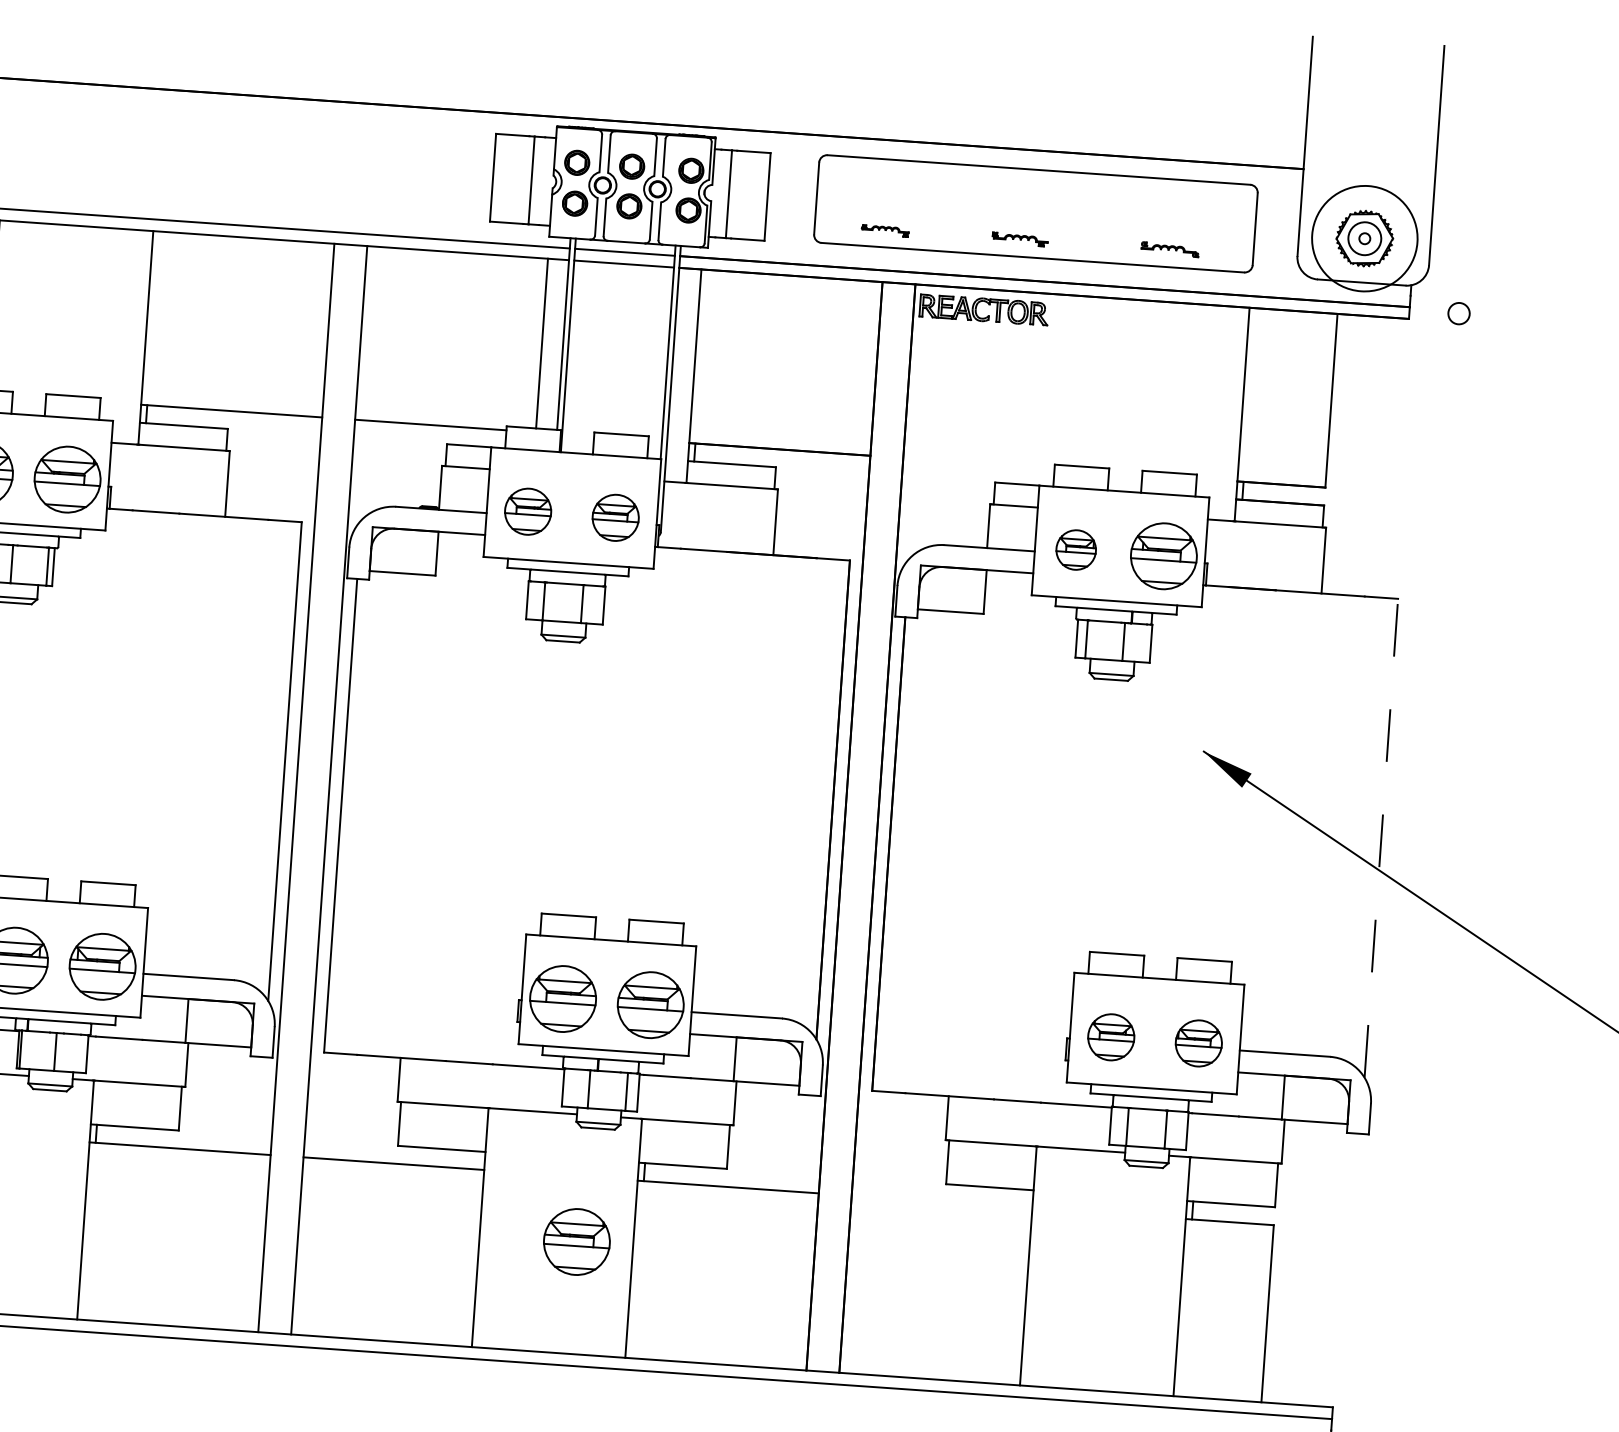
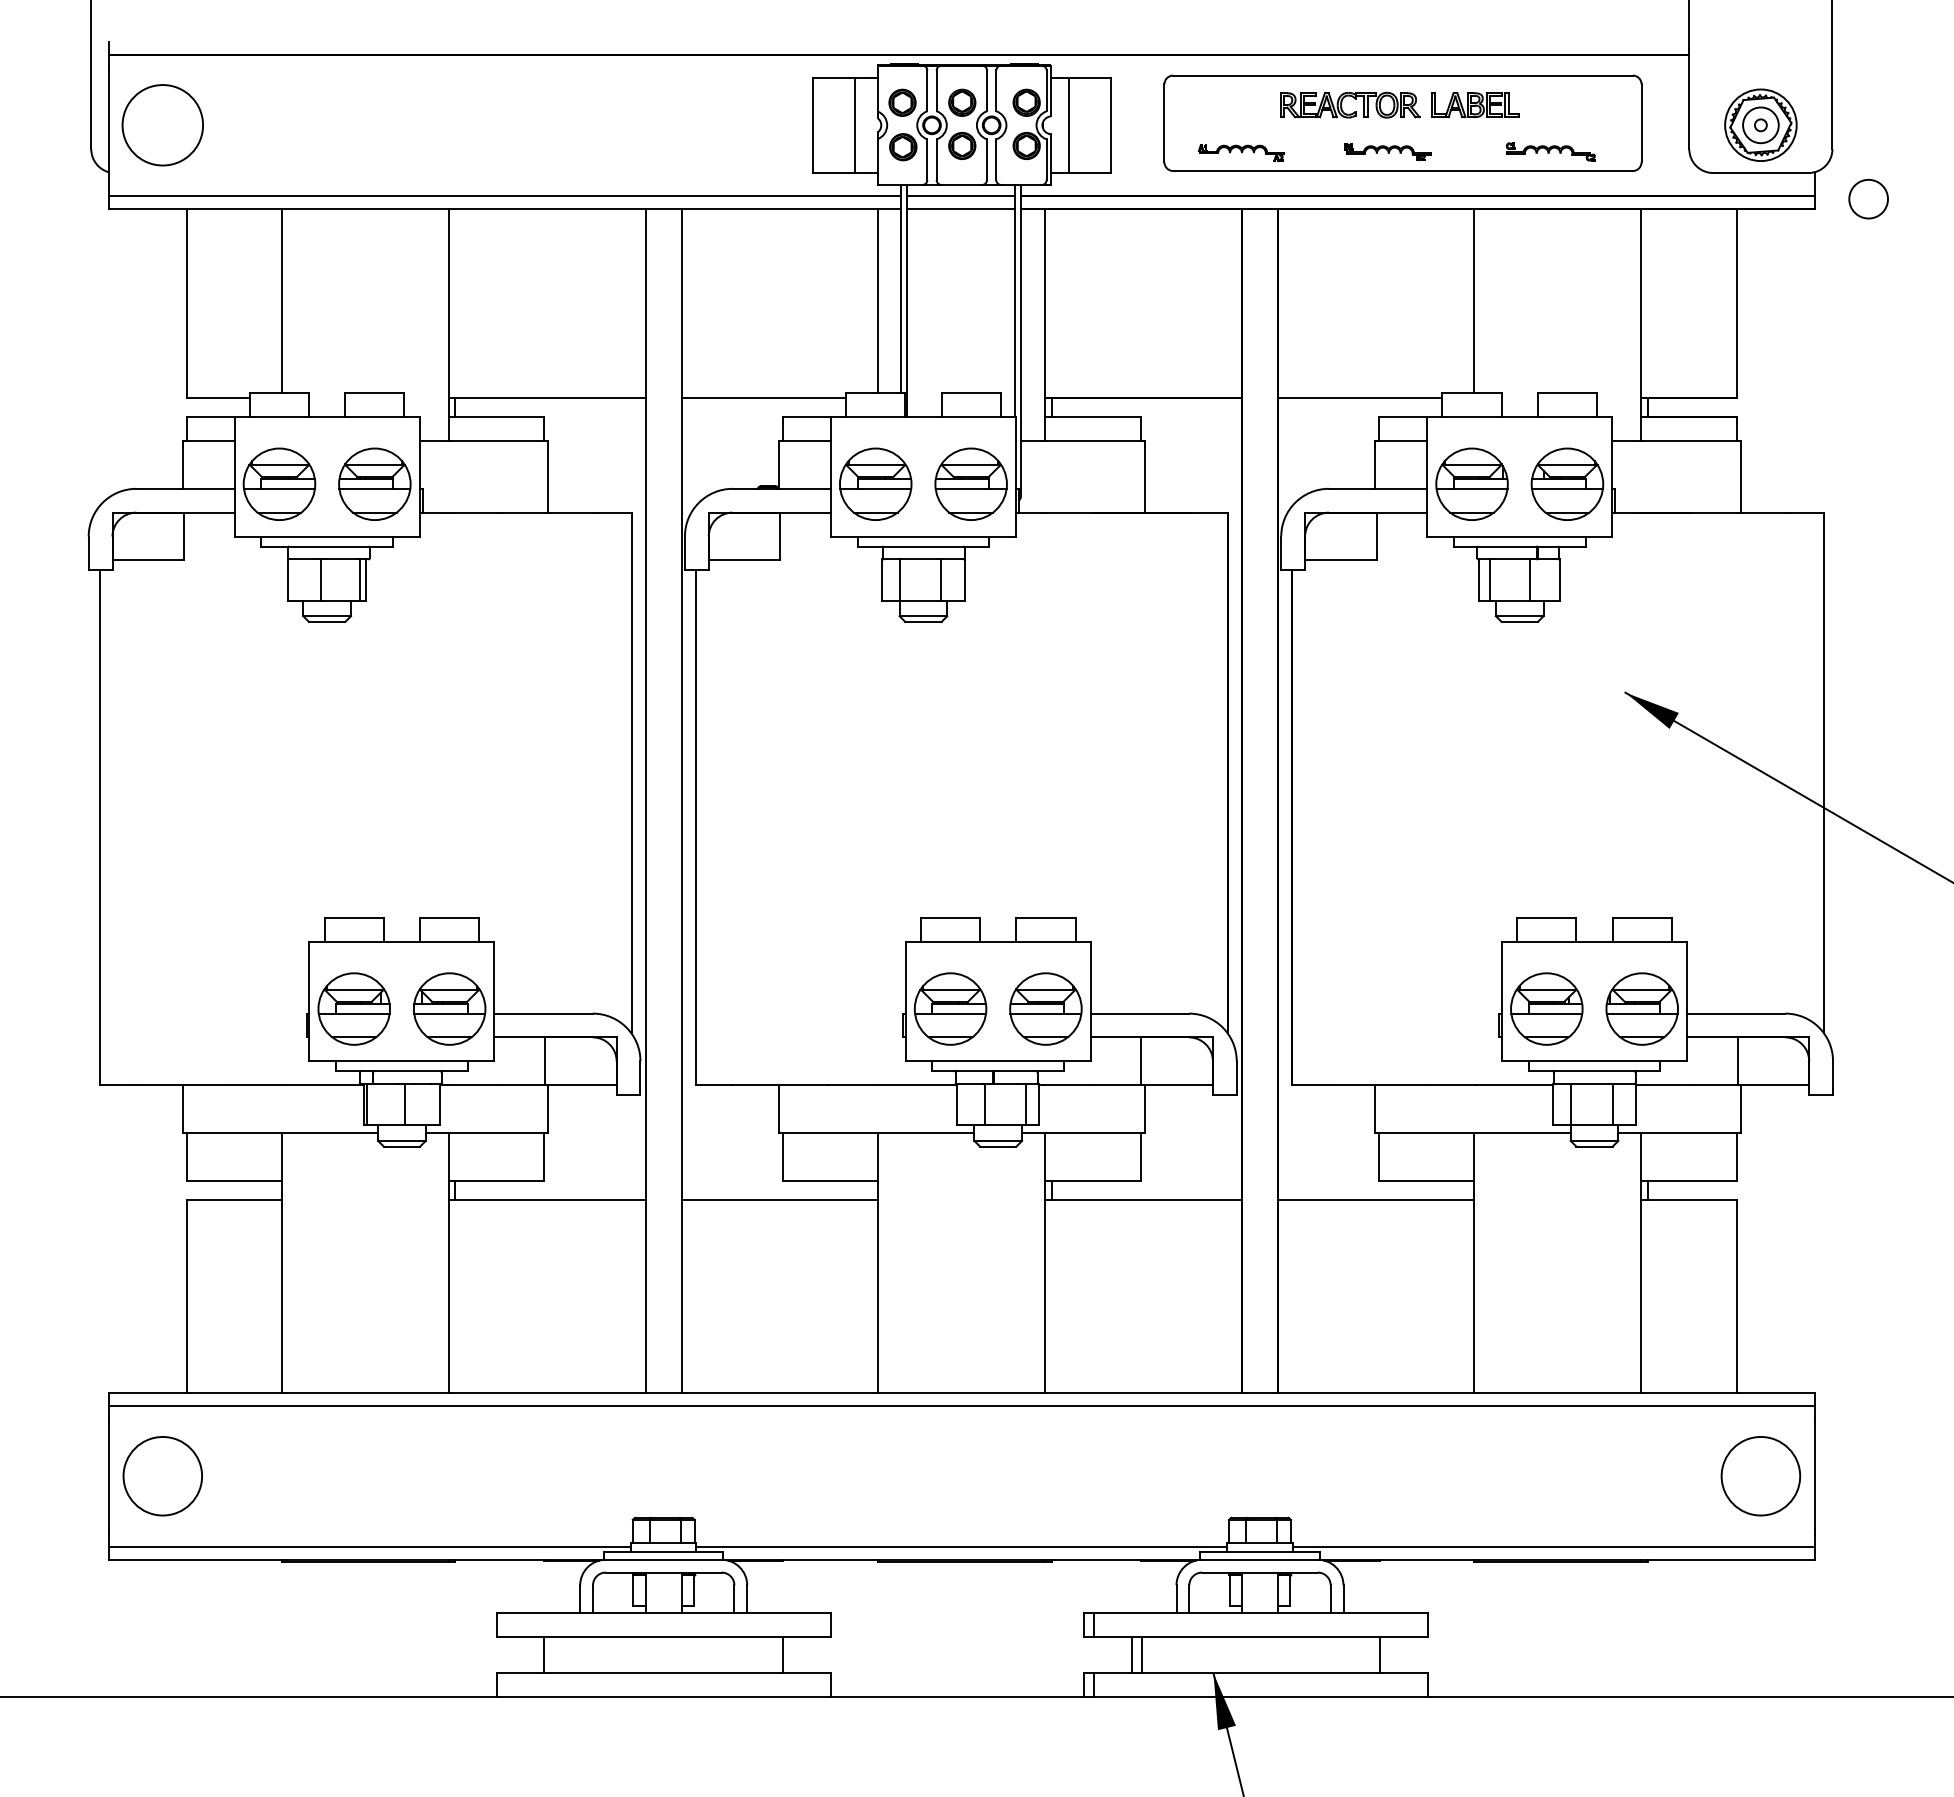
part: (1103, 202) -> (1475, 105), added
part: (884, 231) -> (1240, 153), size x1.67
circle: (1364, 238) -> (1760, 125), size x0.62
part: (1019, 239) -> (1387, 152), size x1.43
part: (1169, 249) -> (1550, 151), size x1.43
part: (988, 304) -> (1354, 99), moved
circle: (1458, 313) -> (1868, 199), size x1.67
line: (1090, 381) -> (1474, 300), added
line: (978, 463) -> (1359, 397), added
part: (527, 511) -> (875, 483), size x1.43
part: (615, 517) -> (970, 483), size x1.43
part: (1075, 549) -> (1471, 483), size x1.67
line: (1381, 837) -> (1824, 772), dashed -> solid
part: (1110, 1036) -> (1546, 1008), size x1.43
part: (1198, 1042) -> (1641, 1008), size x1.43
line: (941, 1202) -> (1375, 1200), added
part: (576, 1241) -> (983, 1270), removed

